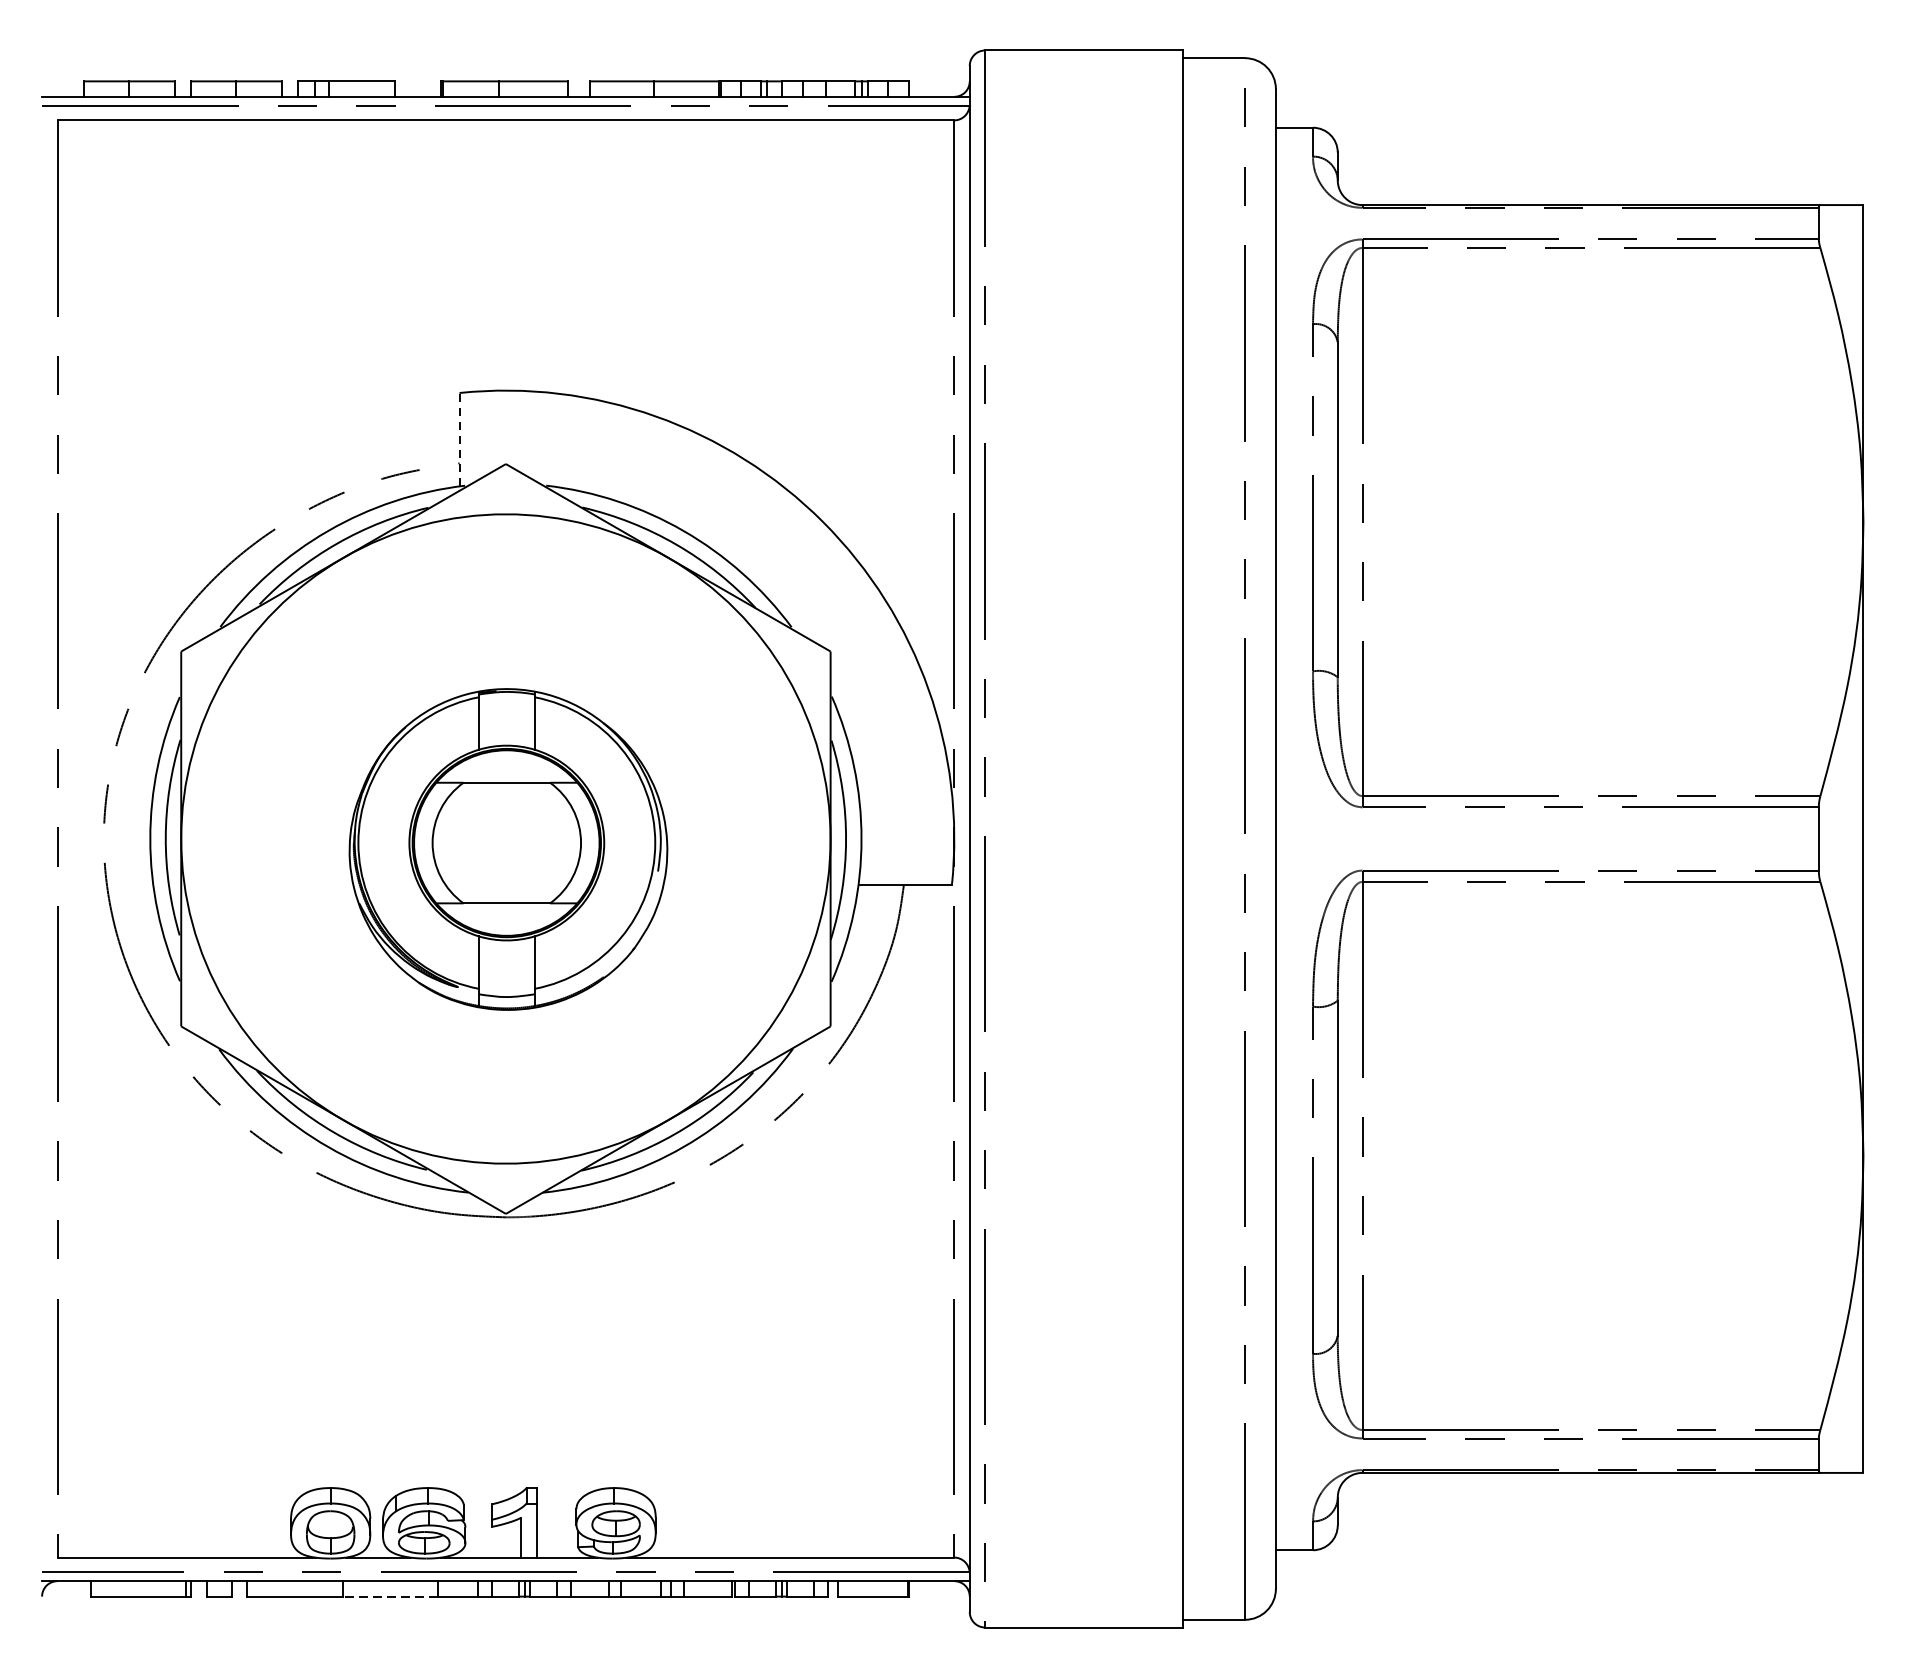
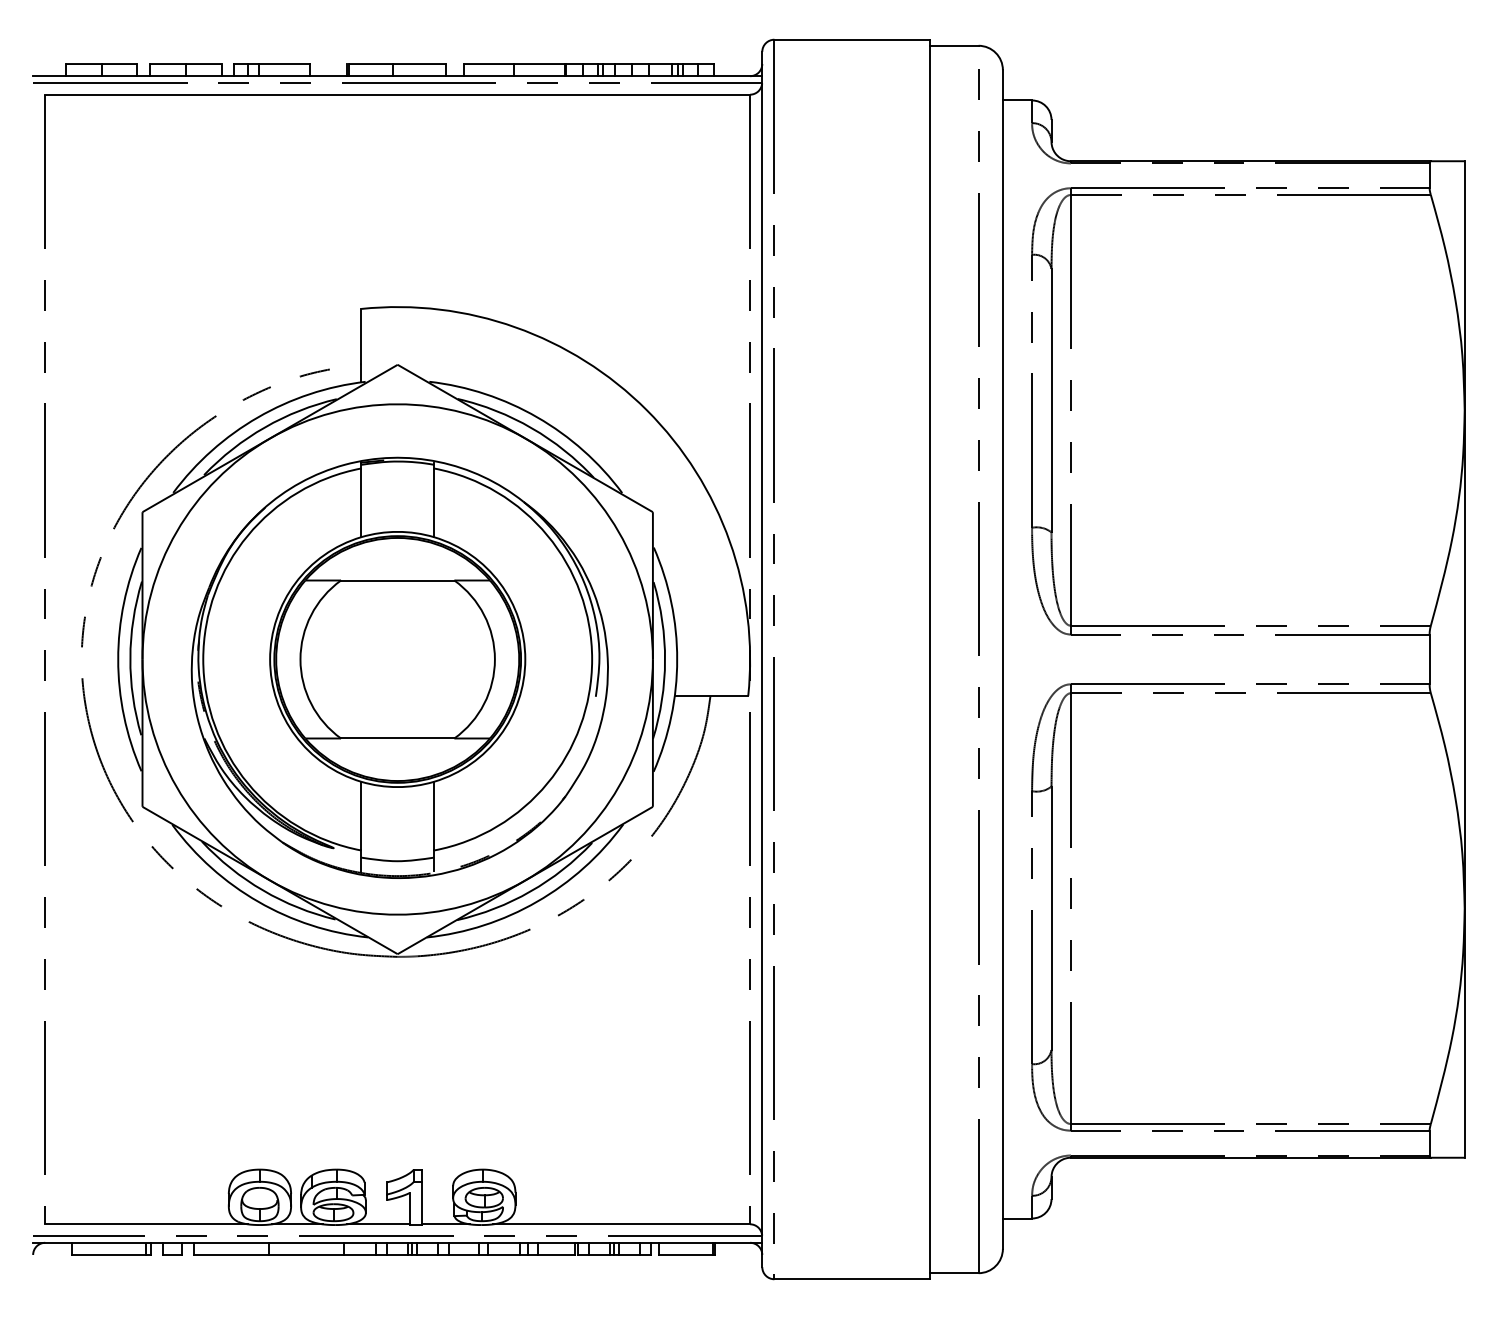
line: (459, 439) -> (361, 345), dashed -> solid
part: (508, 849) -> (399, 667), size x1.67
line: (389, 1596) -> (306, 1254), dashed -> solid

